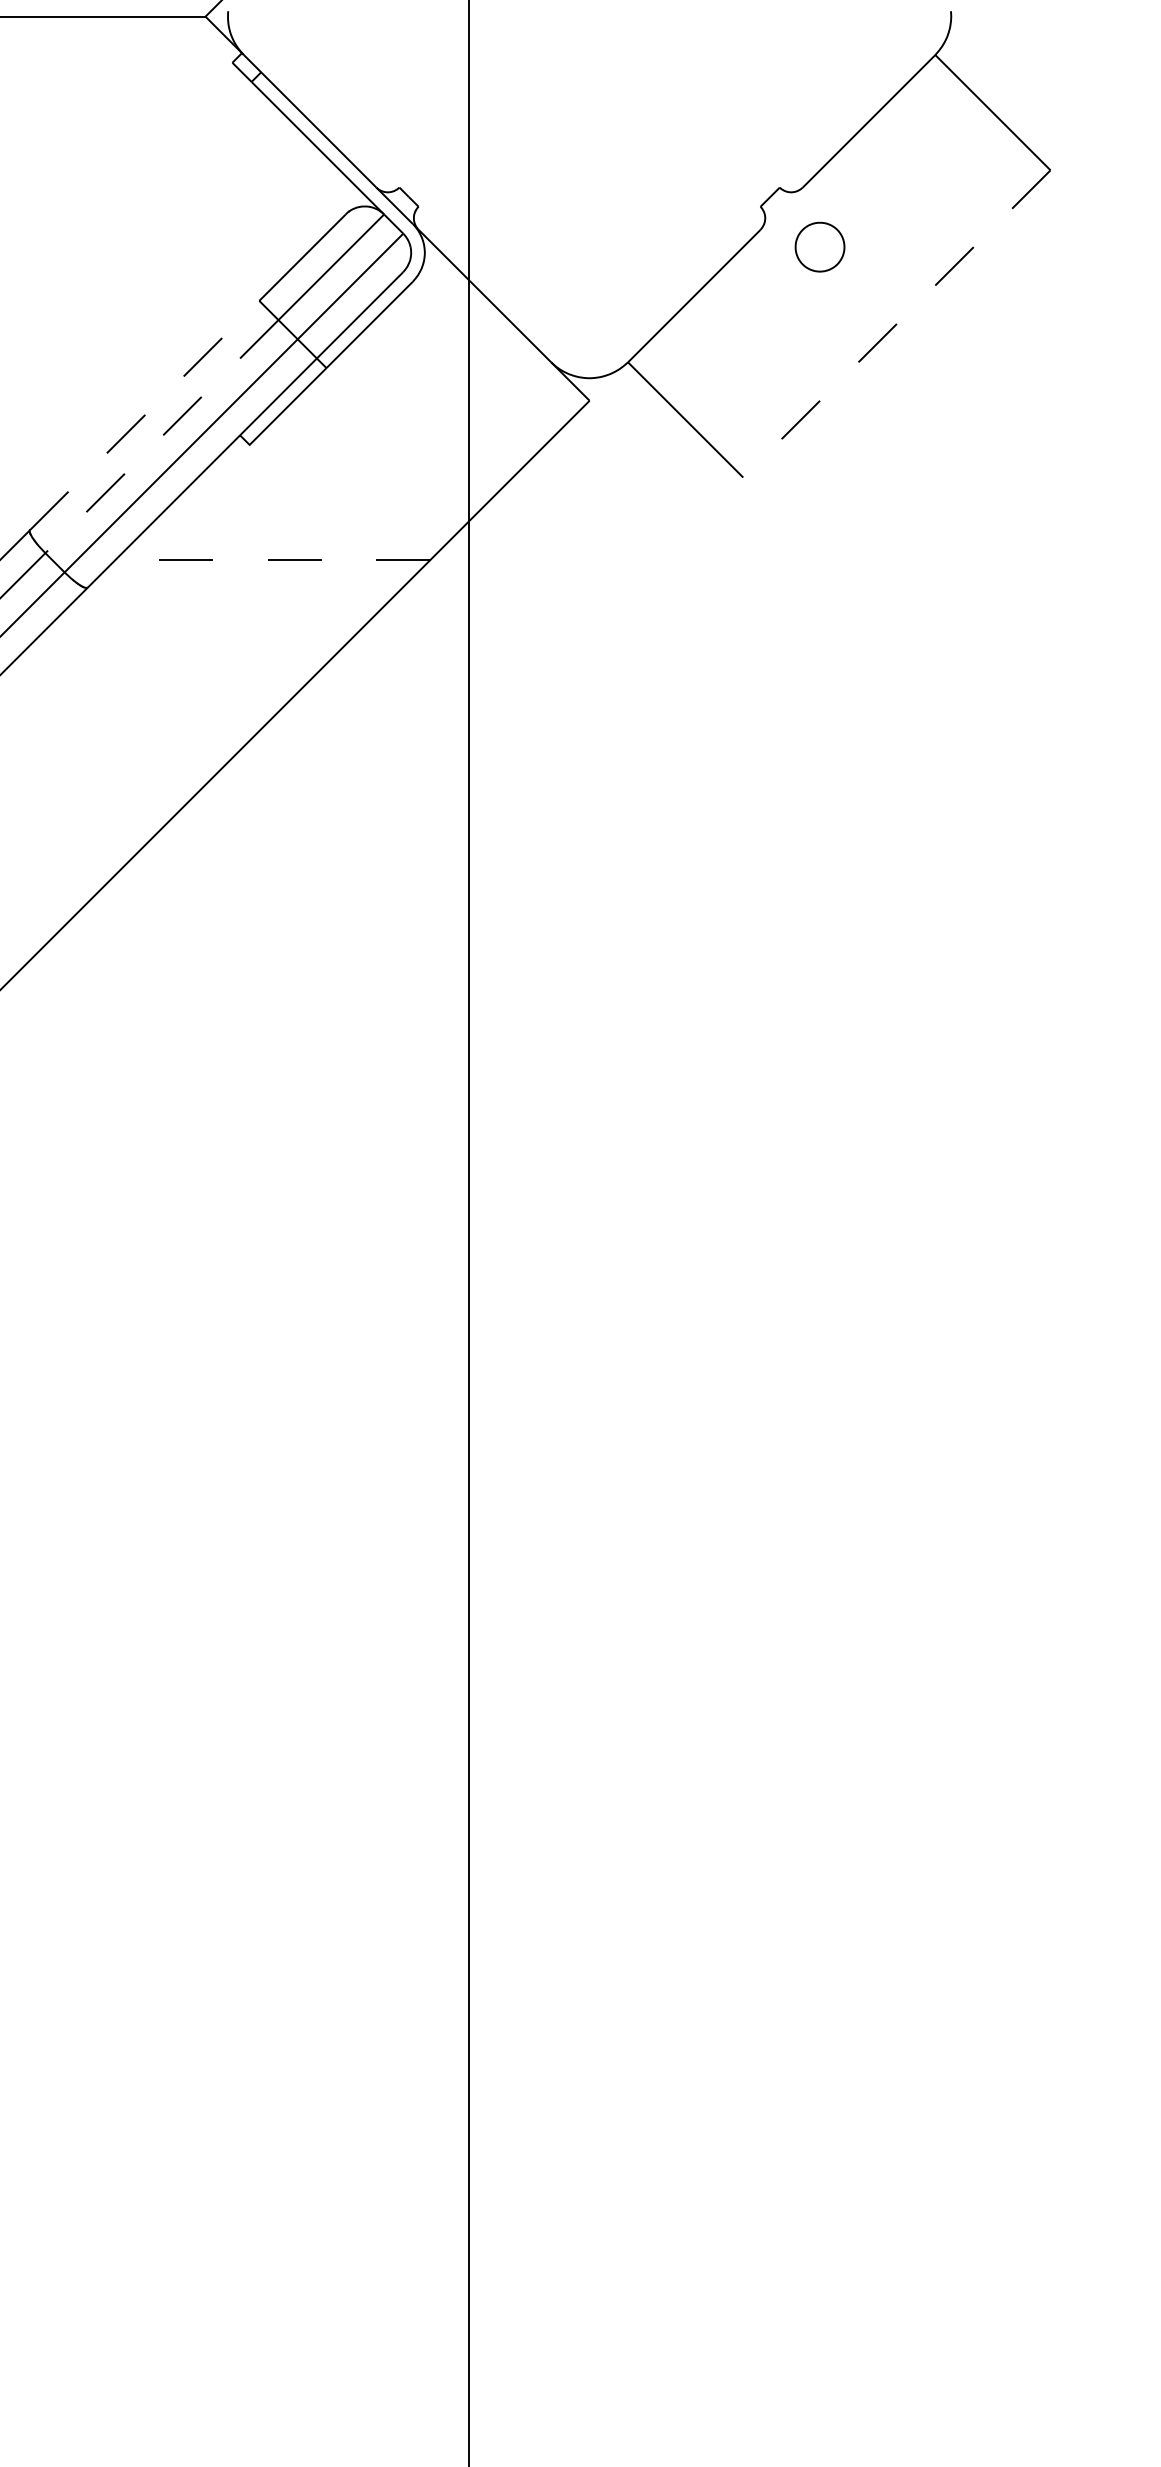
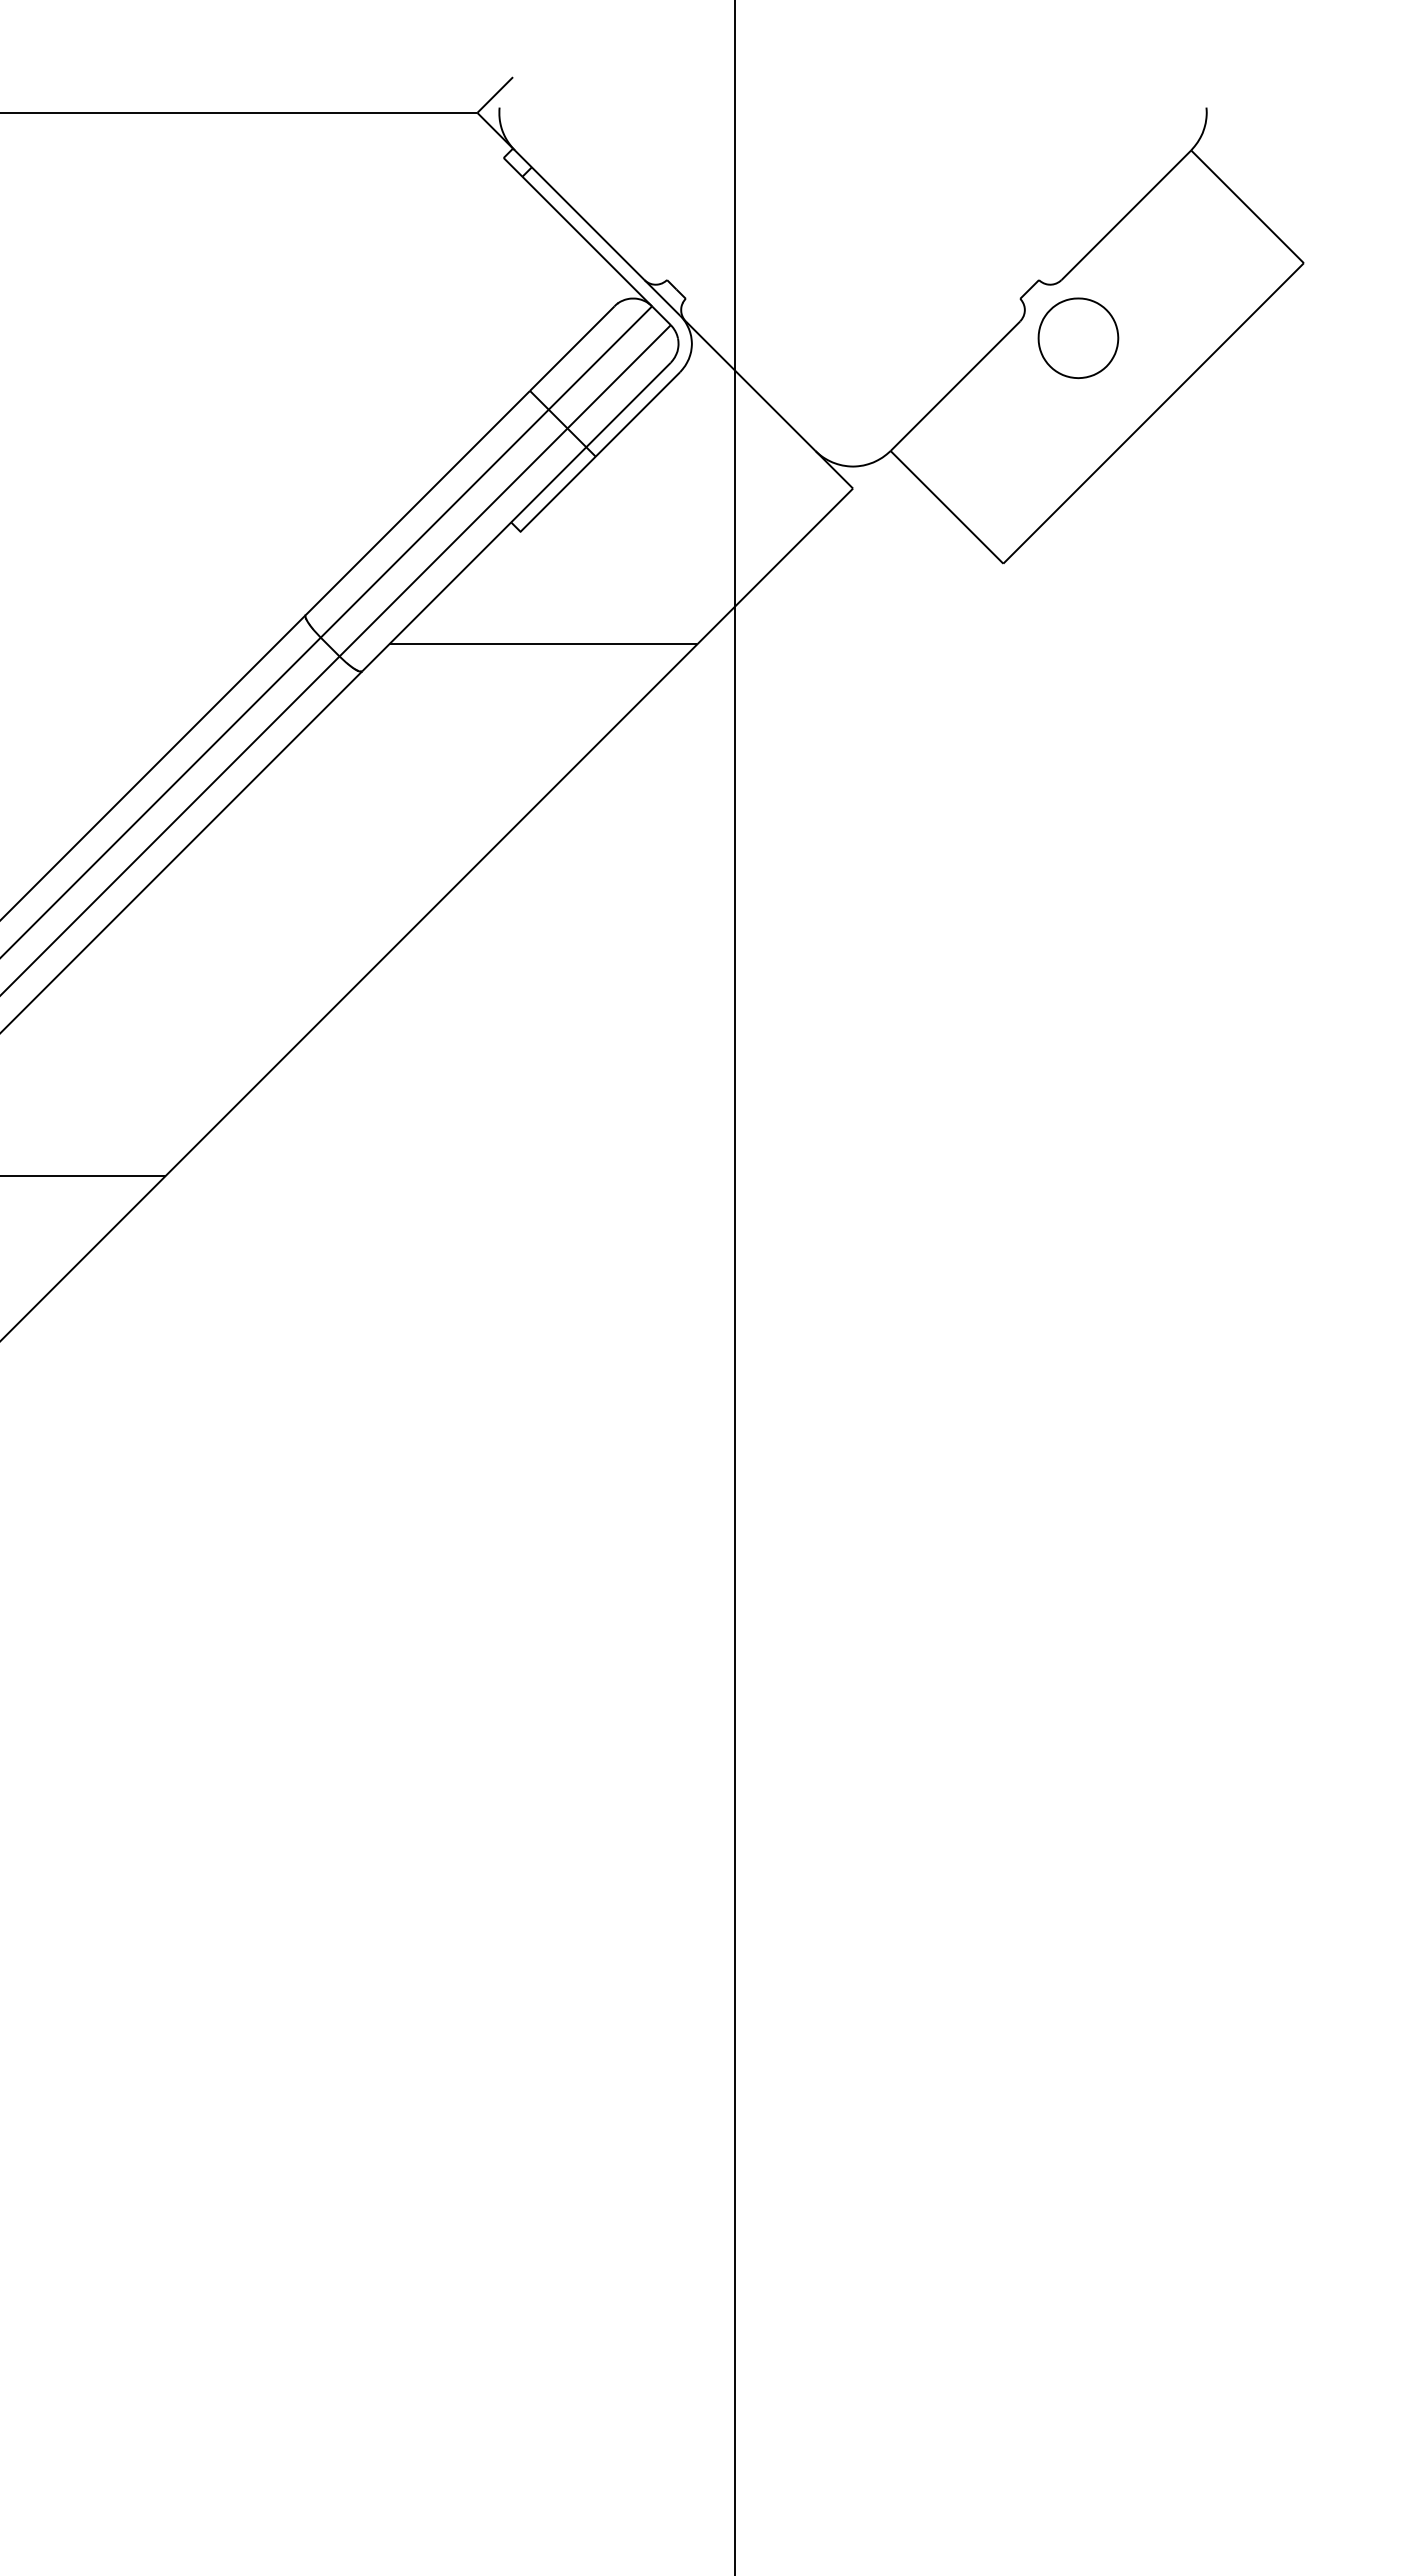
part: (820, 247) -> (1078, 338), size x1.67
line: (896, 323) -> (1153, 413), dashed -> solid
line: (144, 416) -> (417, 503), dashed -> solid
line: (161, 437) -> (434, 524), dashed -> solid
line: (272, 560) -> (542, 644), dashed -> solid

